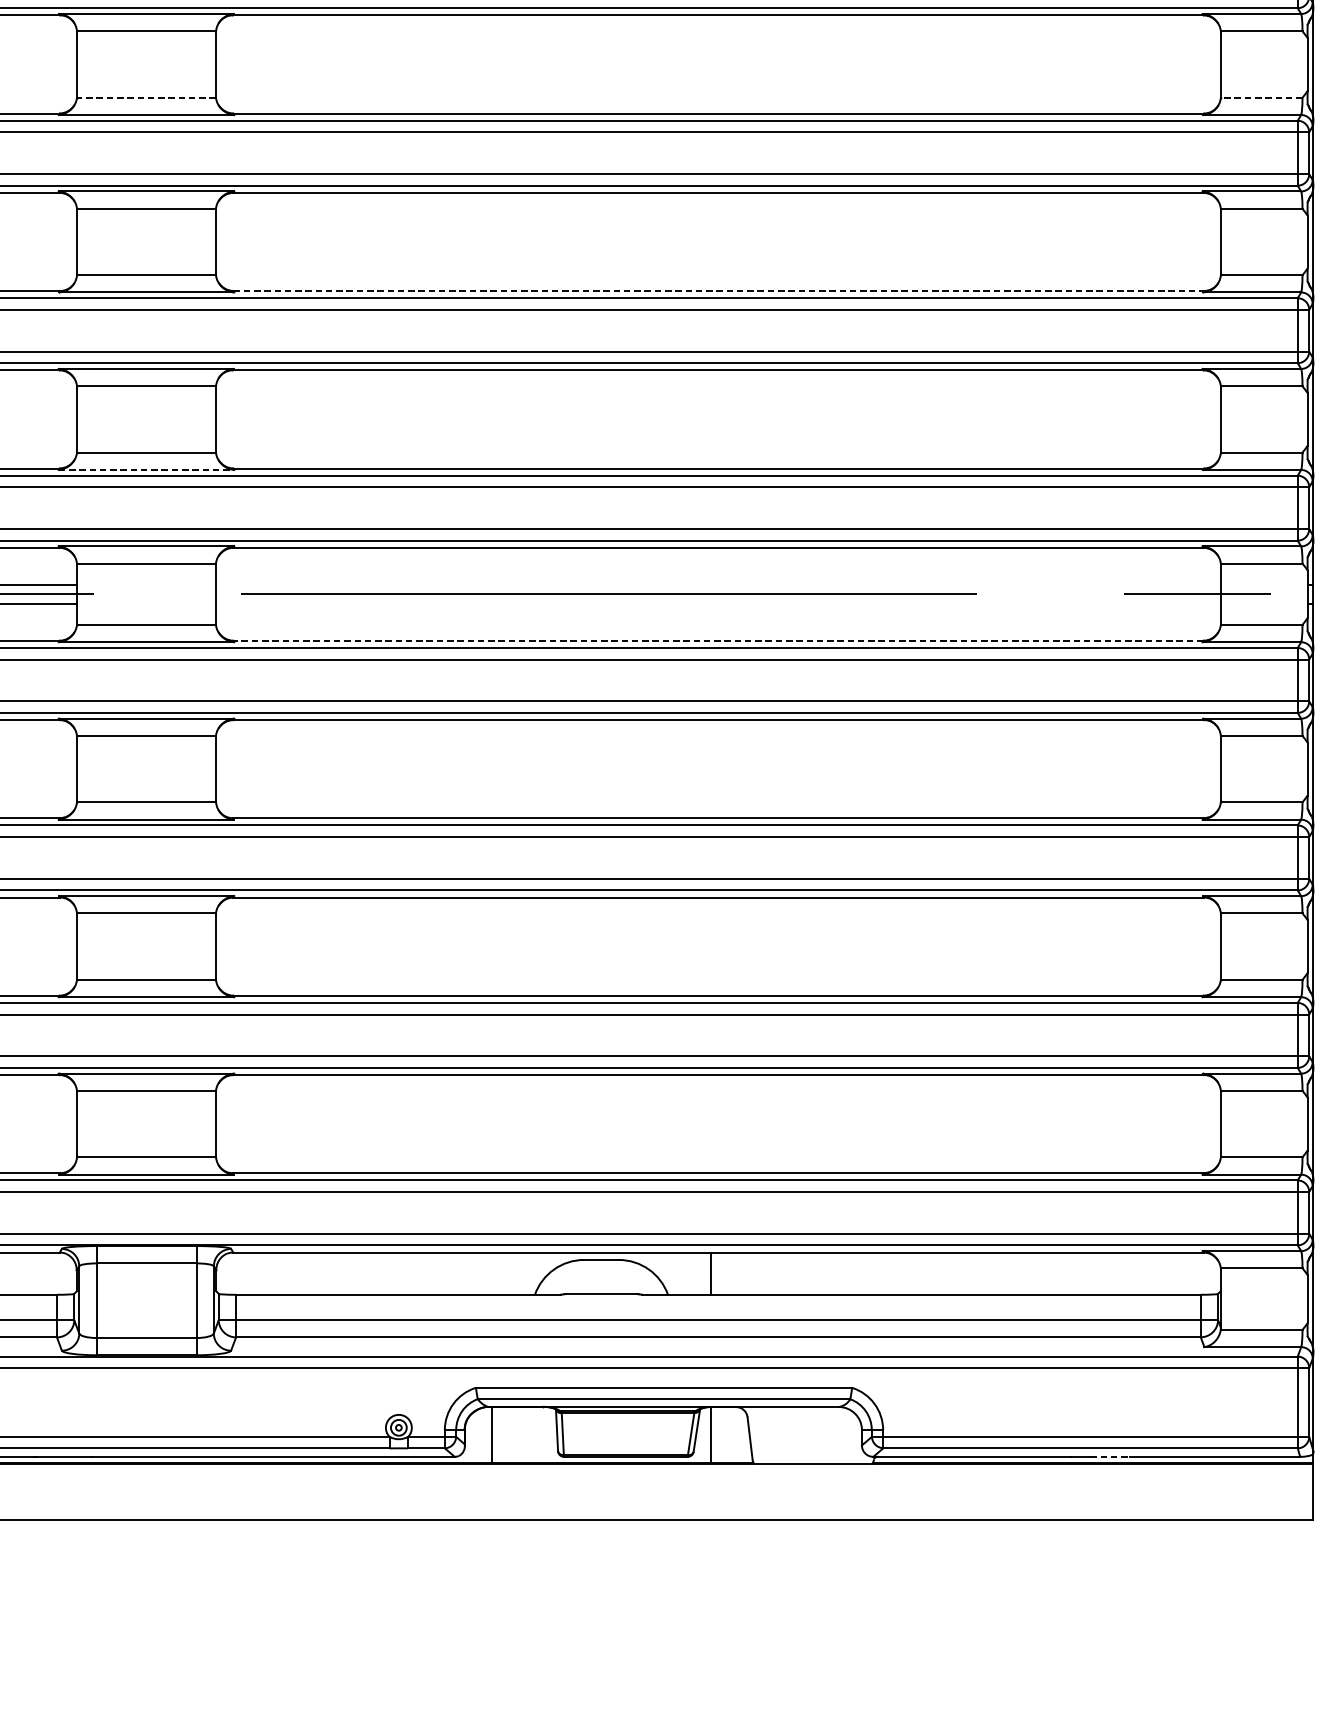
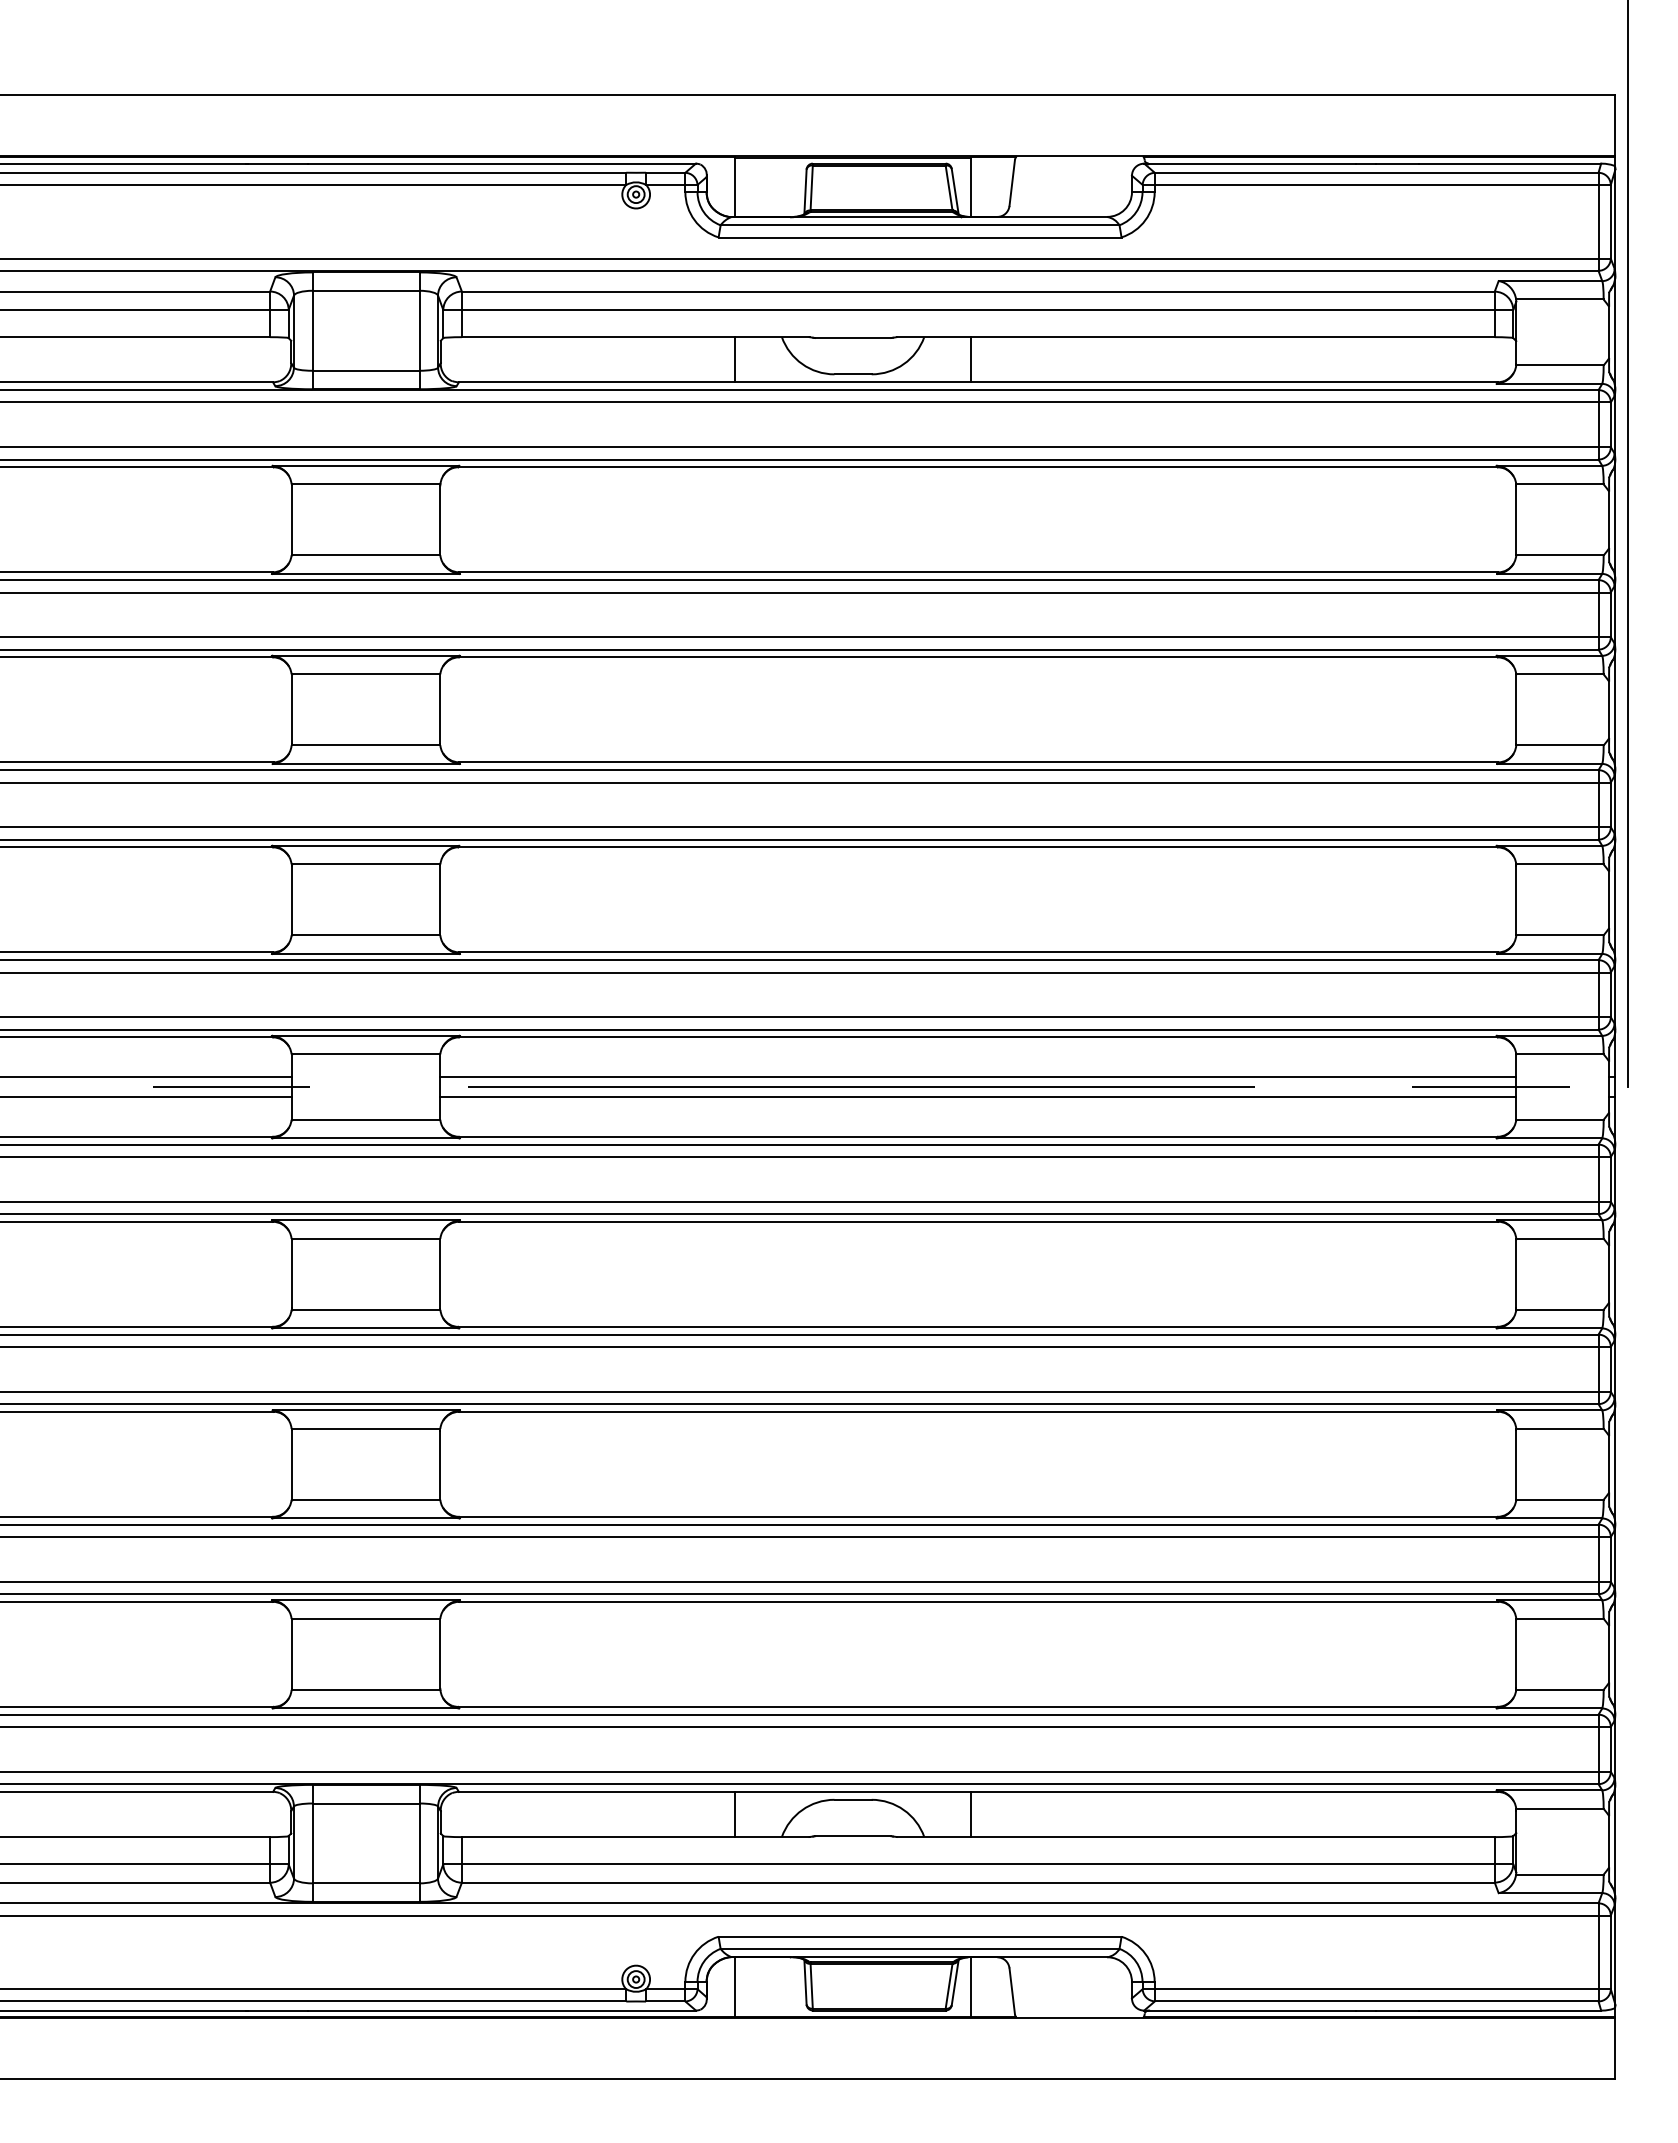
line: (146, 97) -> (365, 555), dashed -> solid
line: (1262, 97) -> (1560, 555), dashed -> solid
line: (718, 291) -> (978, 762), dashed -> solid
line: (146, 469) -> (365, 953), dashed -> solid
line: (718, 584) -> (978, 1076), added
line: (718, 604) -> (978, 1097), added
line: (717, 640) -> (977, 1136), dashed -> solid
line: (491, 1273) -> (735, 1814), added
line: (1109, 1456) -> (1397, 2010), dashed -> solid

